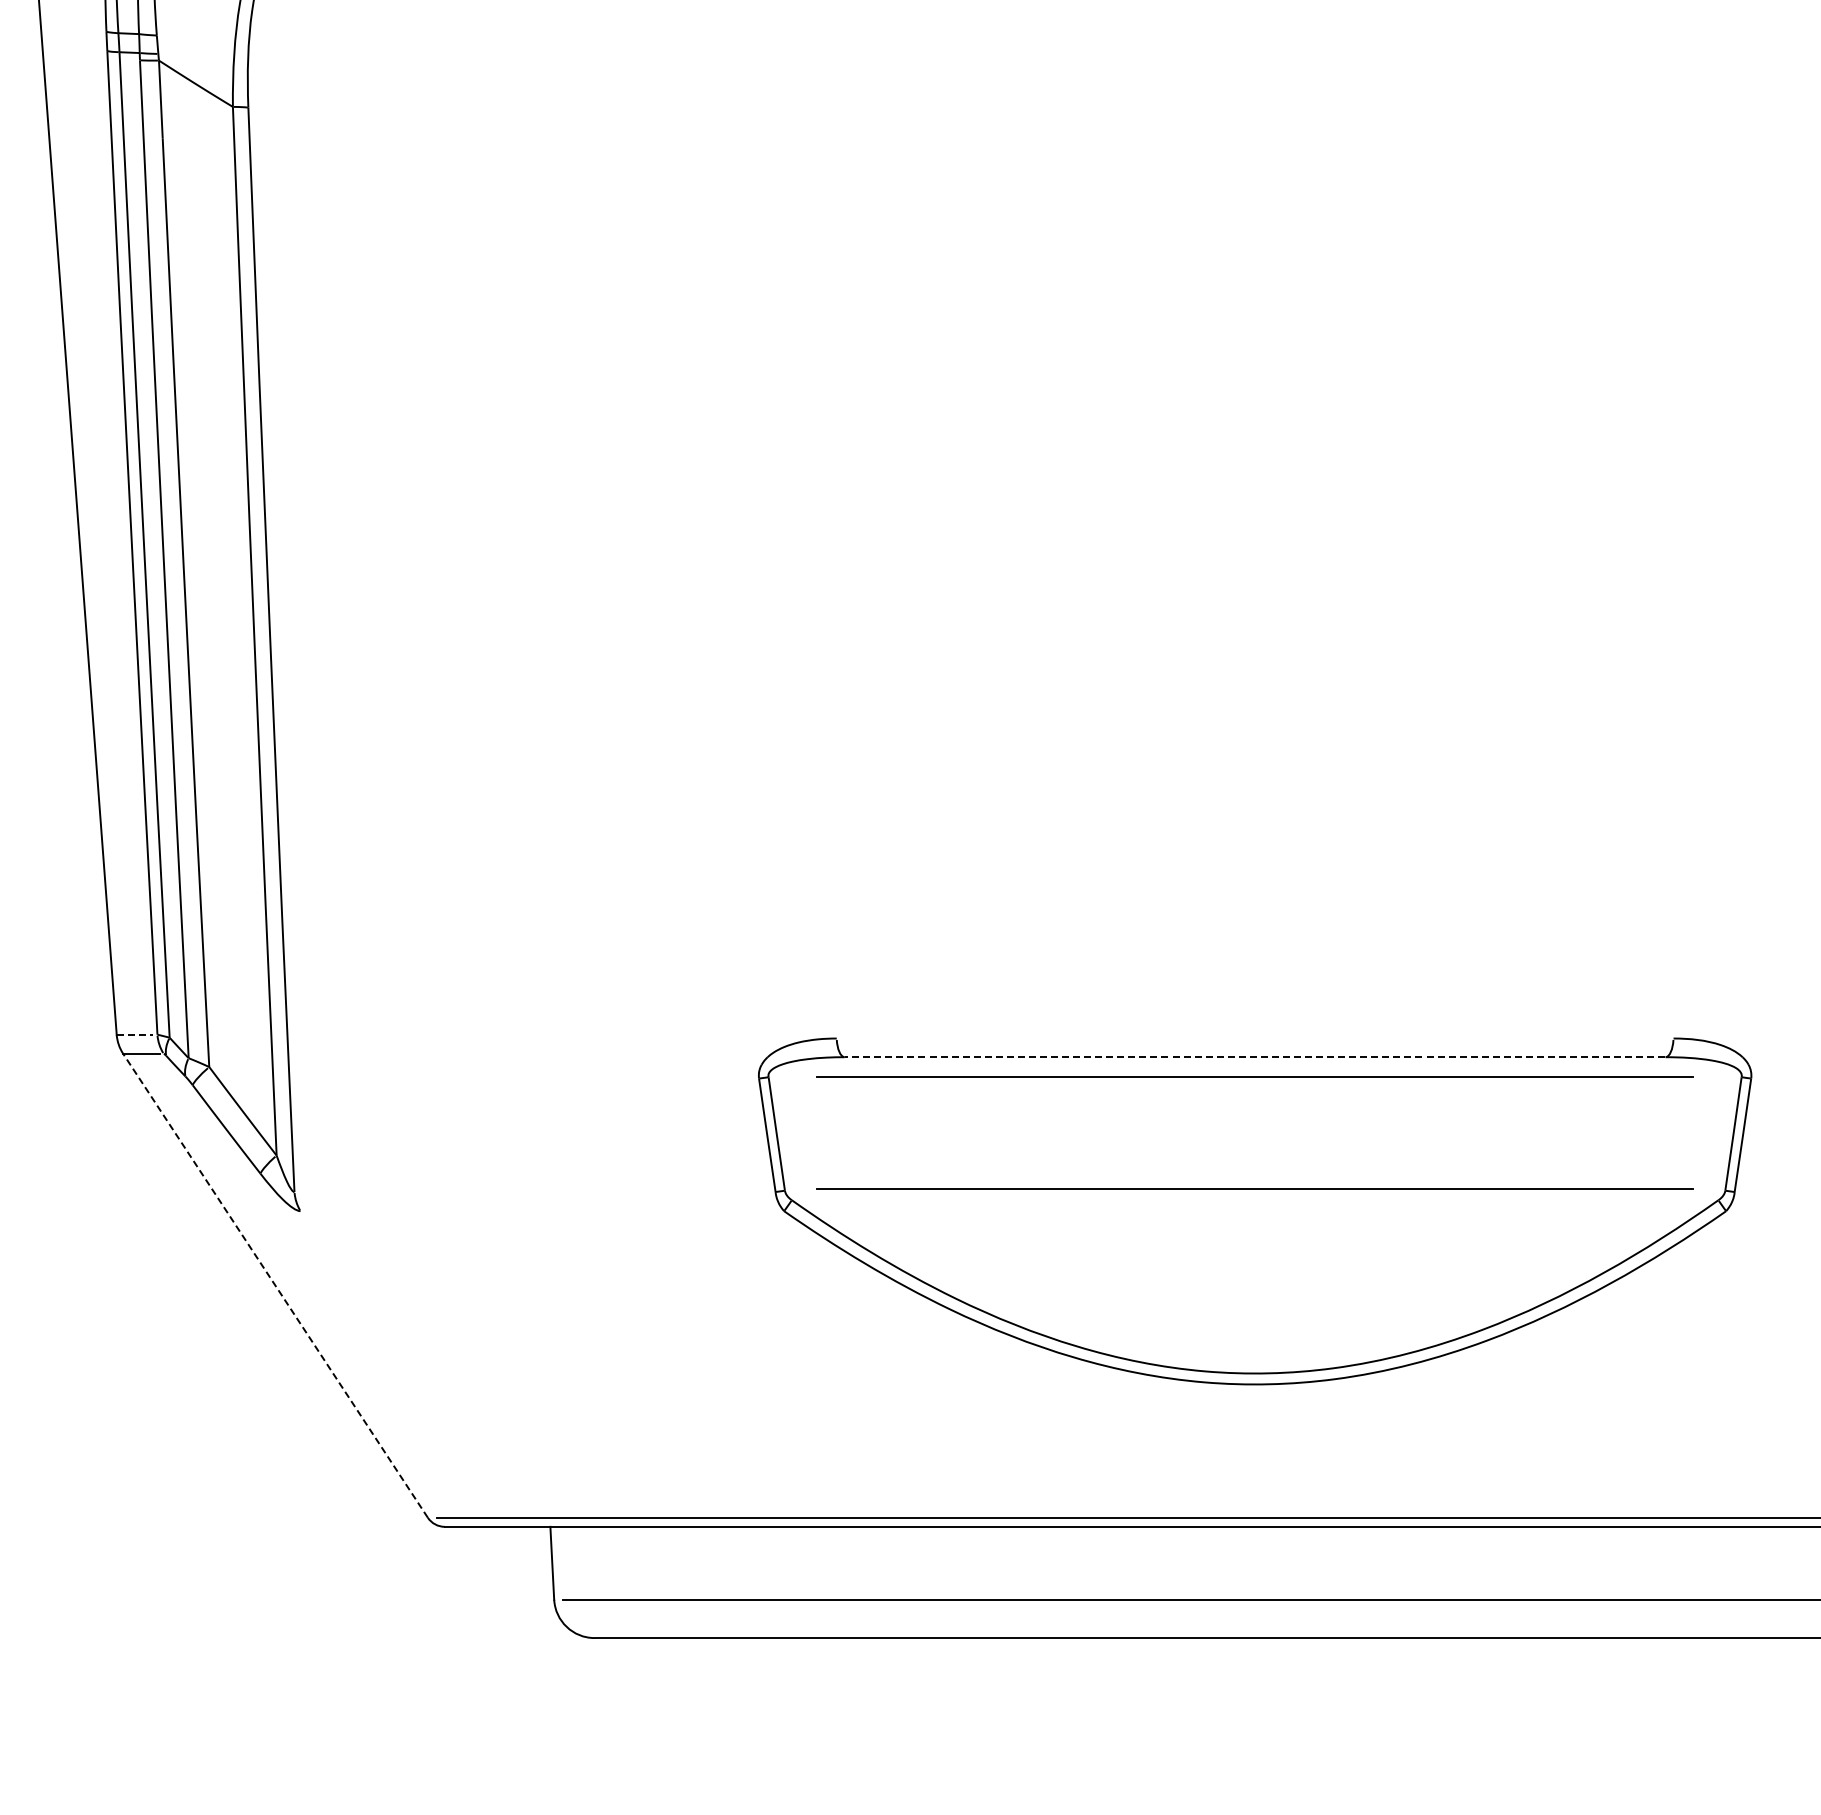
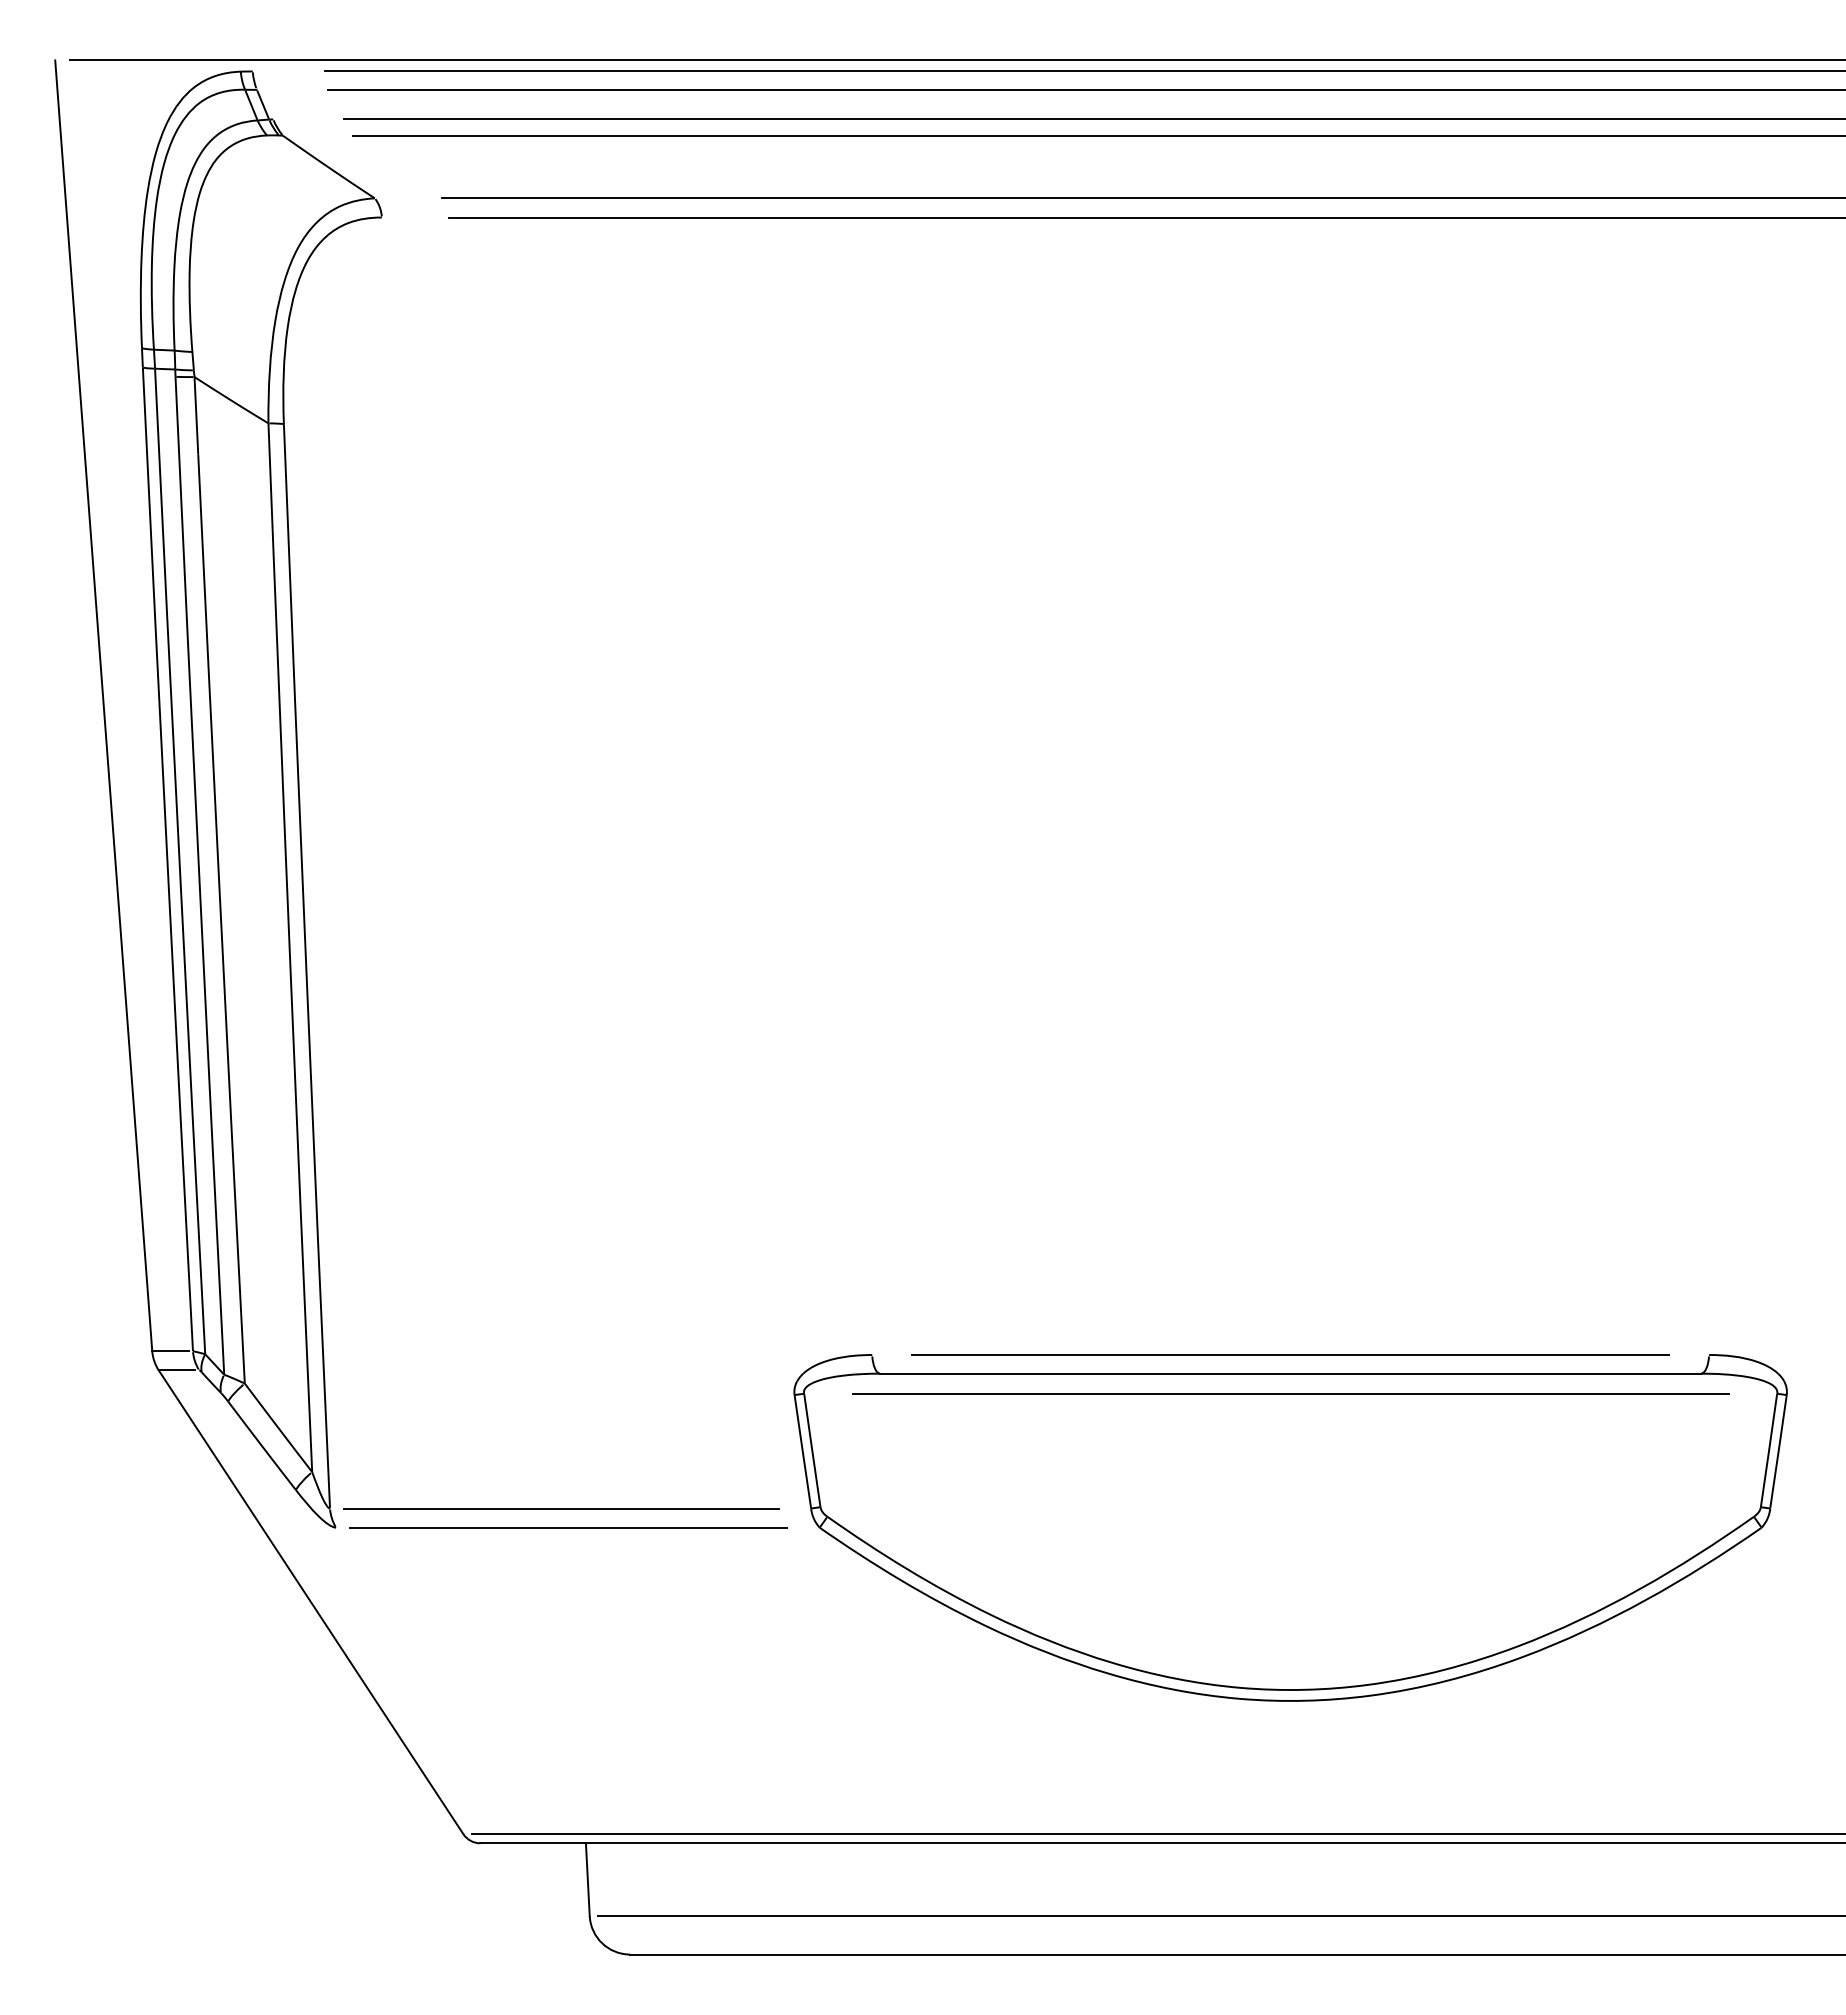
line: (135, 1035) -> (171, 1351), dashed -> solid
line: (1254, 1039) -> (1290, 1355), added
line: (1254, 1057) -> (1290, 1373), dashed -> solid
line: (1254, 1189) -> (1290, 1505), removed
line: (525, 1192) -> (561, 1508), added
line: (532, 1211) -> (568, 1527), added
line: (274, 1285) -> (310, 1601), dashed -> solid

